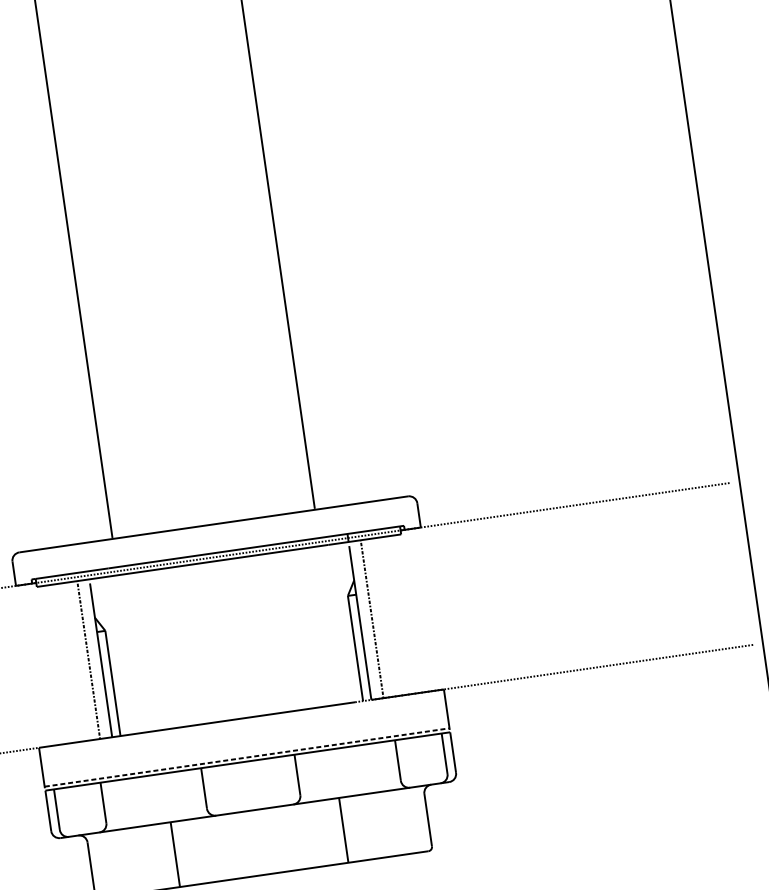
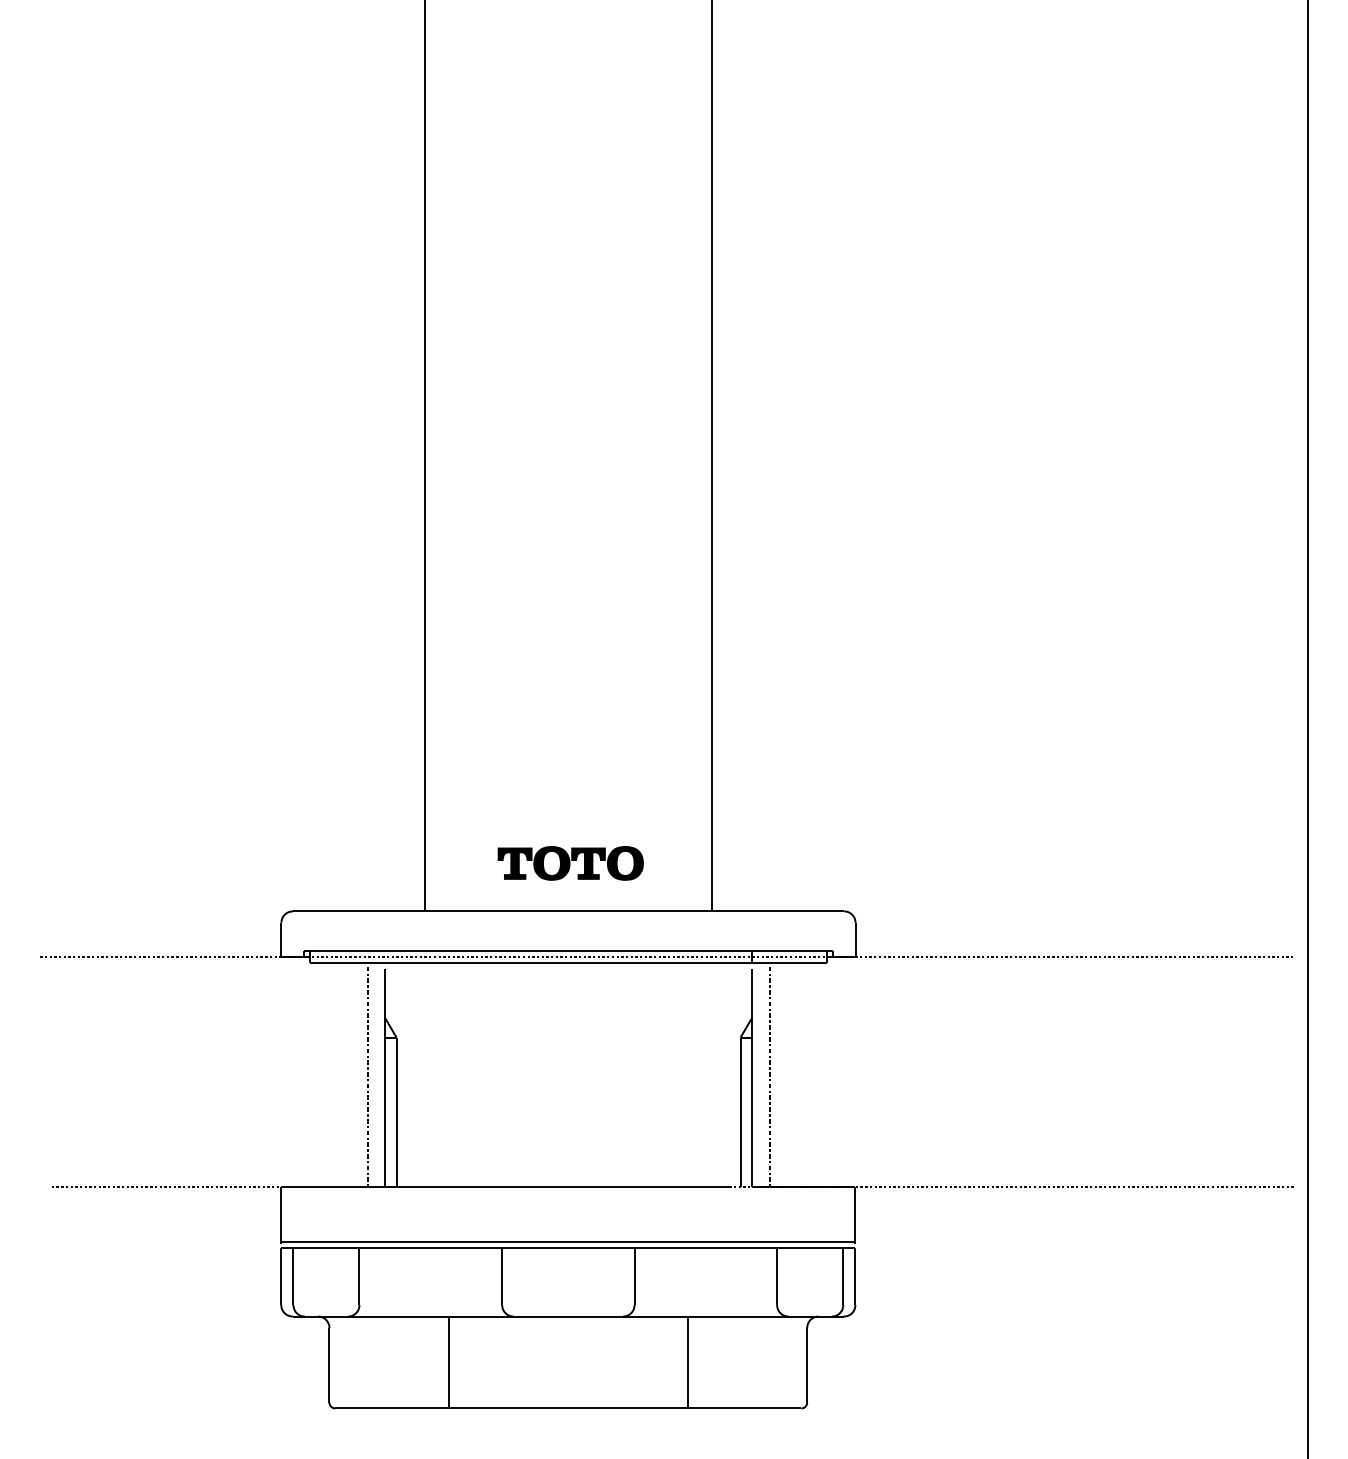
part: (210, 490) -> (570, 863), added
line: (247, 757) -> (568, 1241), dashed -> solid

